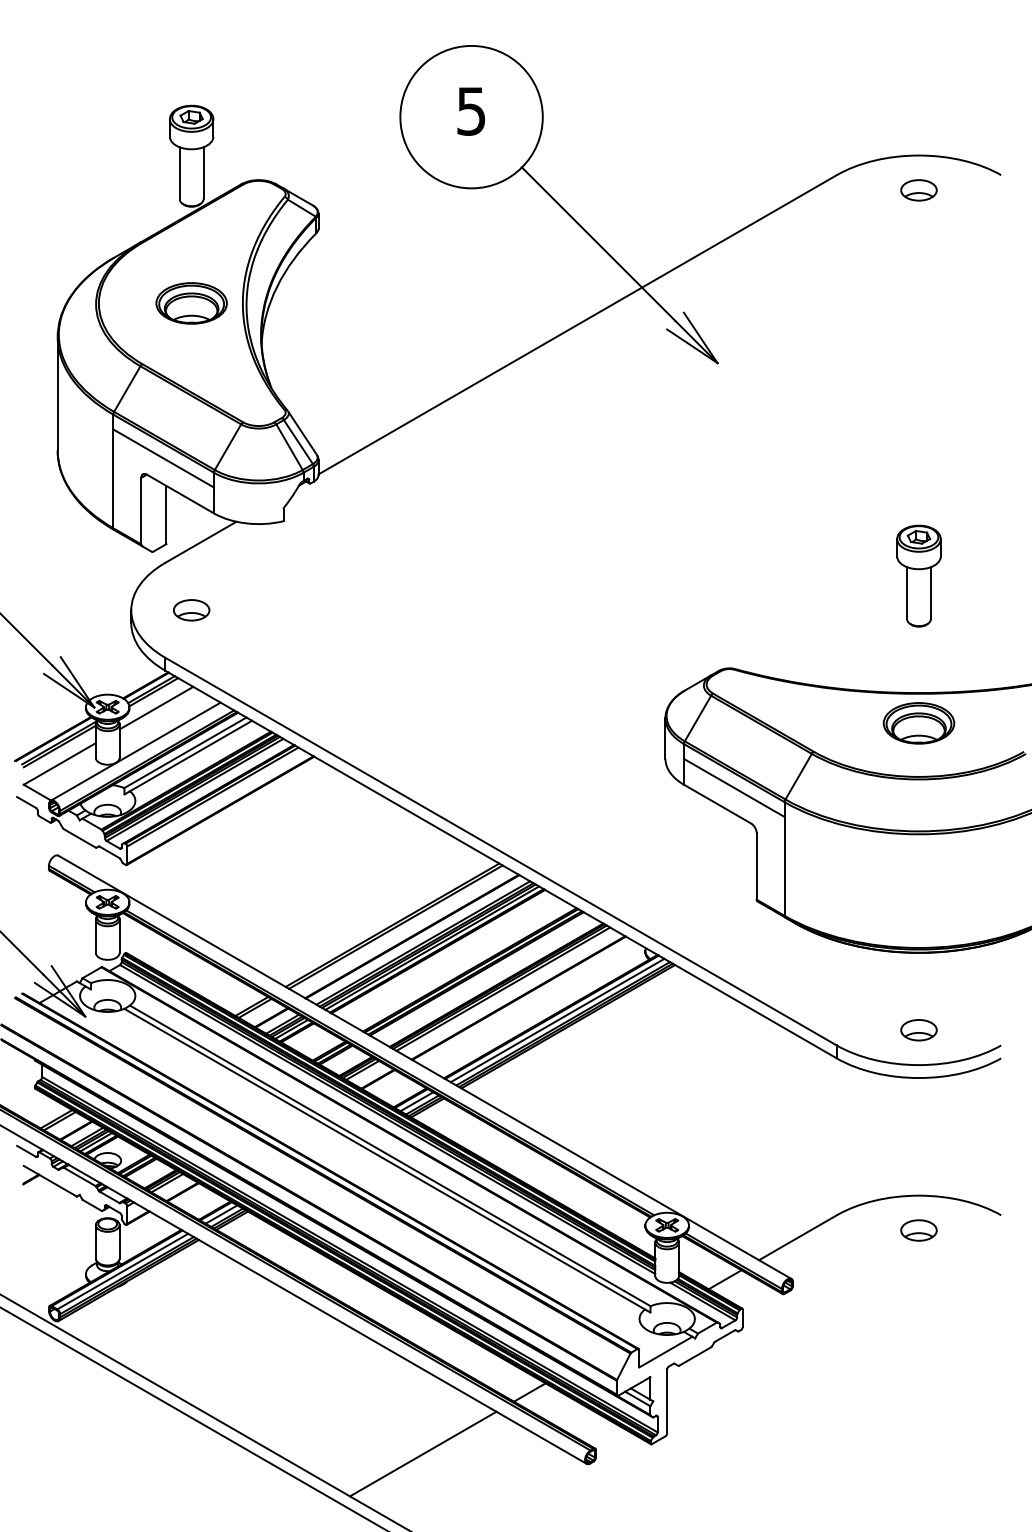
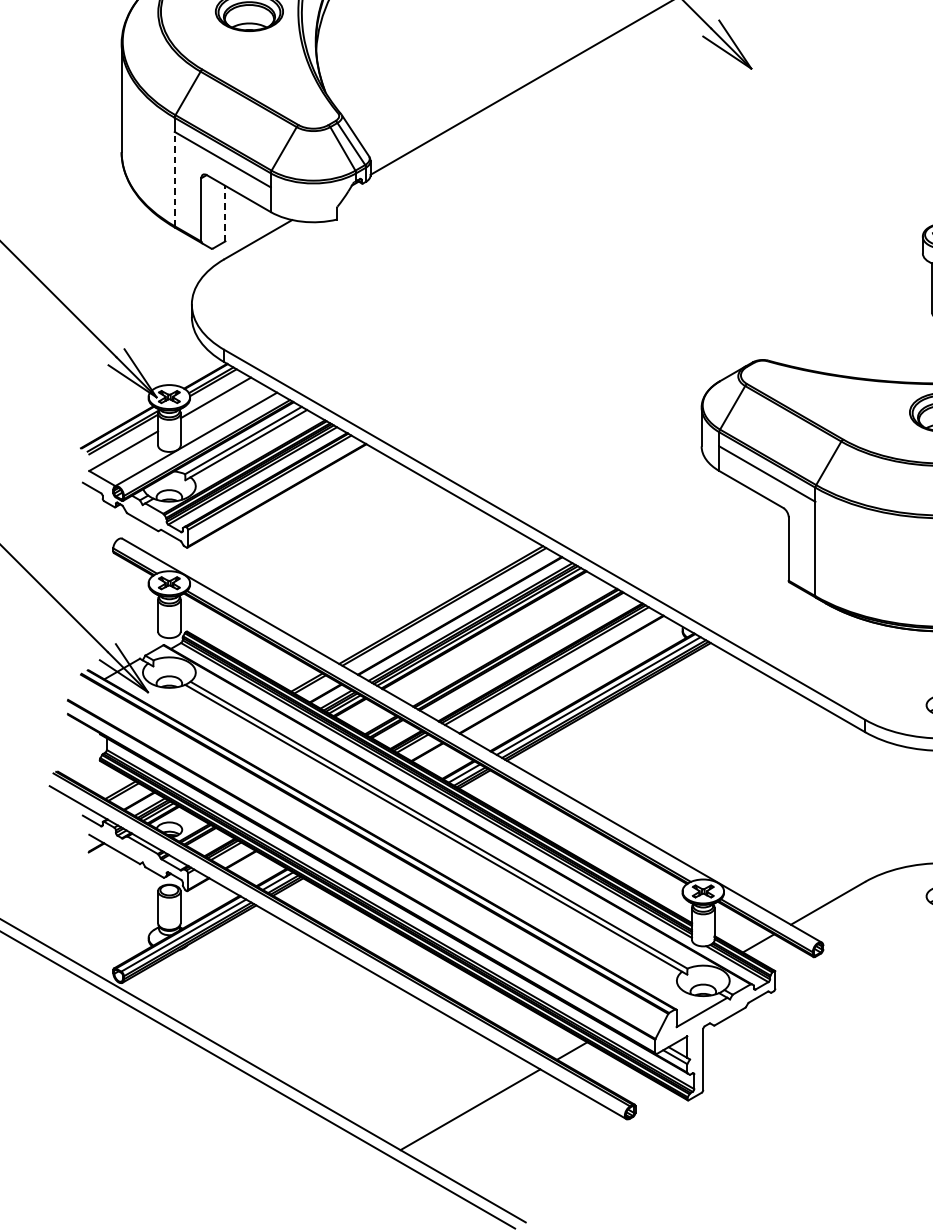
line: (113, 478) -> (174, 178), solid -> dashed
line: (166, 514) -> (225, 213), solid -> dashed
part: (191, 610) -> (249, 304), removed

